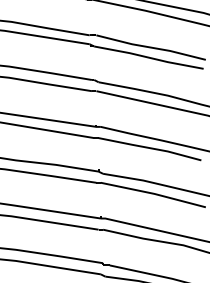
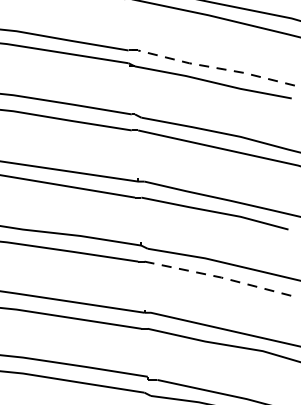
line: (150, 47) -> (215, 67), solid -> dashed
line: (154, 193) -> (221, 276), solid -> dashed

